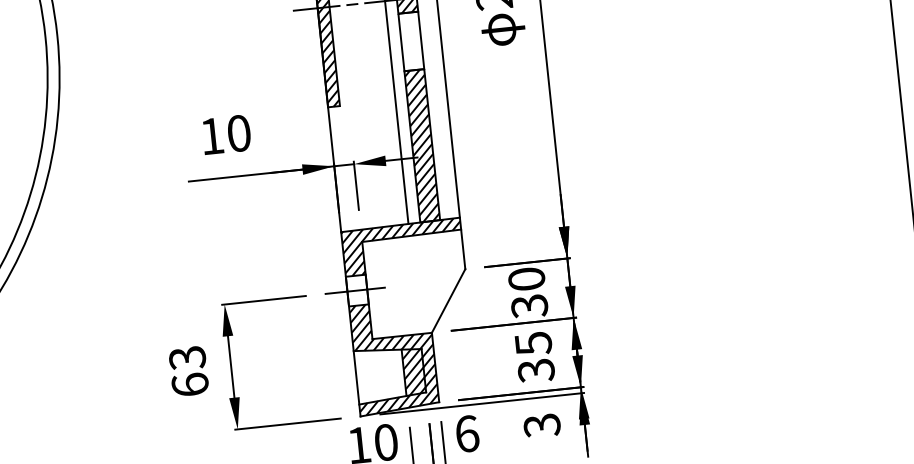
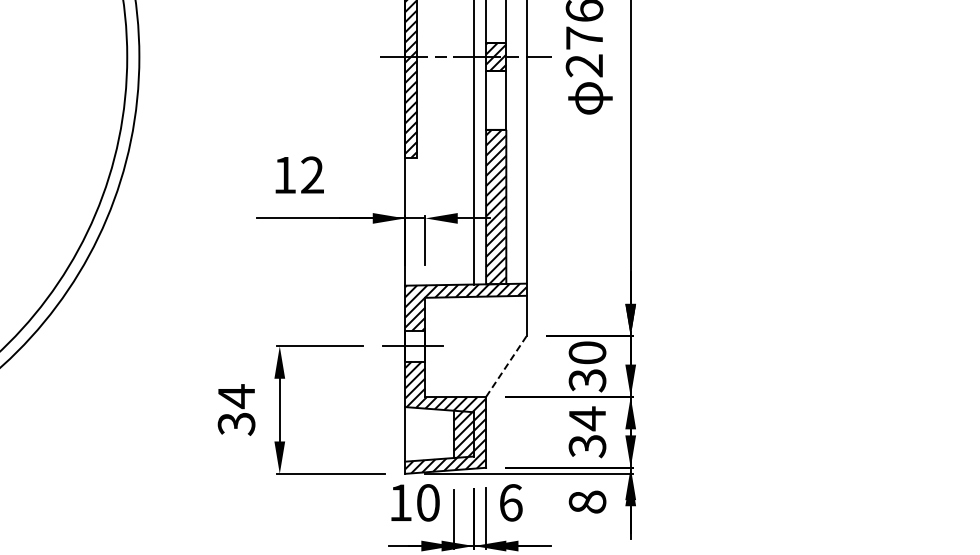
text: (239, 132) -> (312, 174), 10 -> 12
line: (448, 300) -> (506, 366), solid -> dashed
text: (533, 343) -> (587, 418), 35 -> 34
text: (188, 370) -> (236, 409), 63 -> 34
text: (542, 425) -> (587, 502), 3 -> 8

